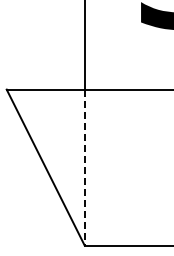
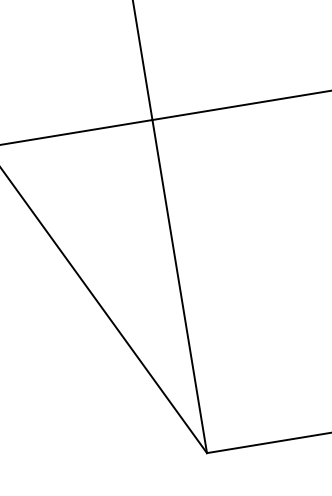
line: (84, 168) -> (179, 288), dashed -> solid

